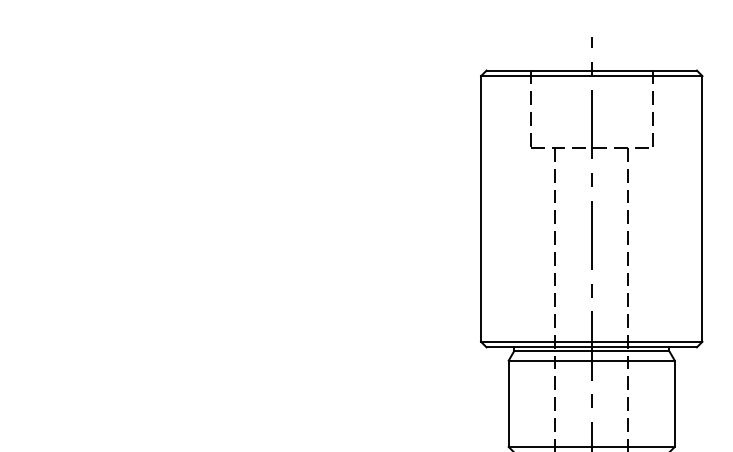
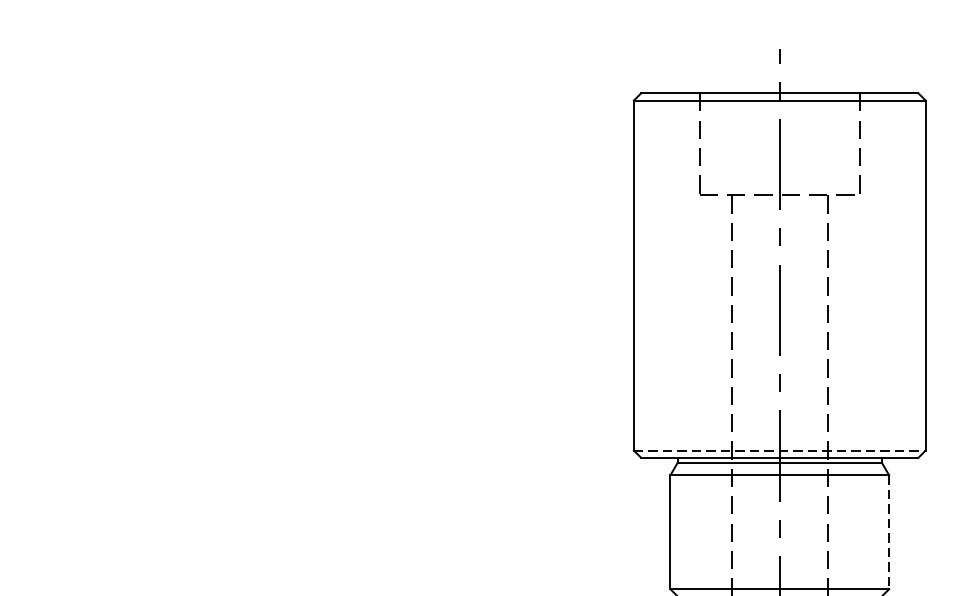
line: (591, 341) -> (779, 450), solid -> dashed
line: (674, 404) -> (888, 533), solid -> dashed

